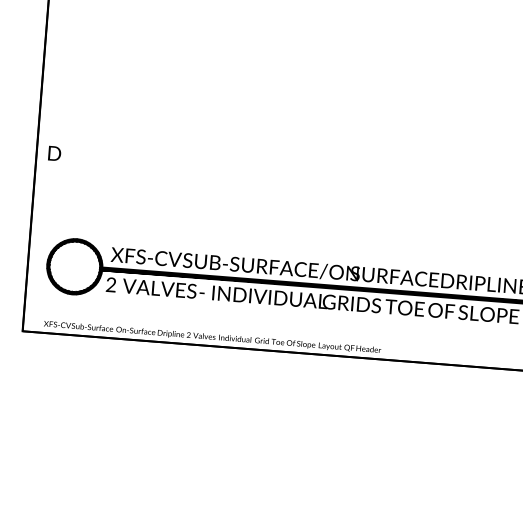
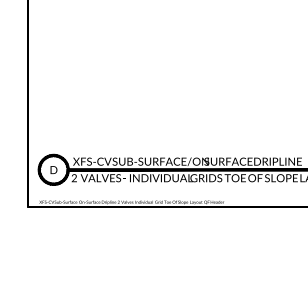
text: (53, 152) -> (53, 169), moved

